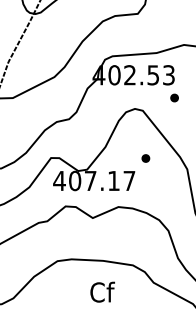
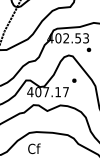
text: (102, 291) -> (34, 148), moved

